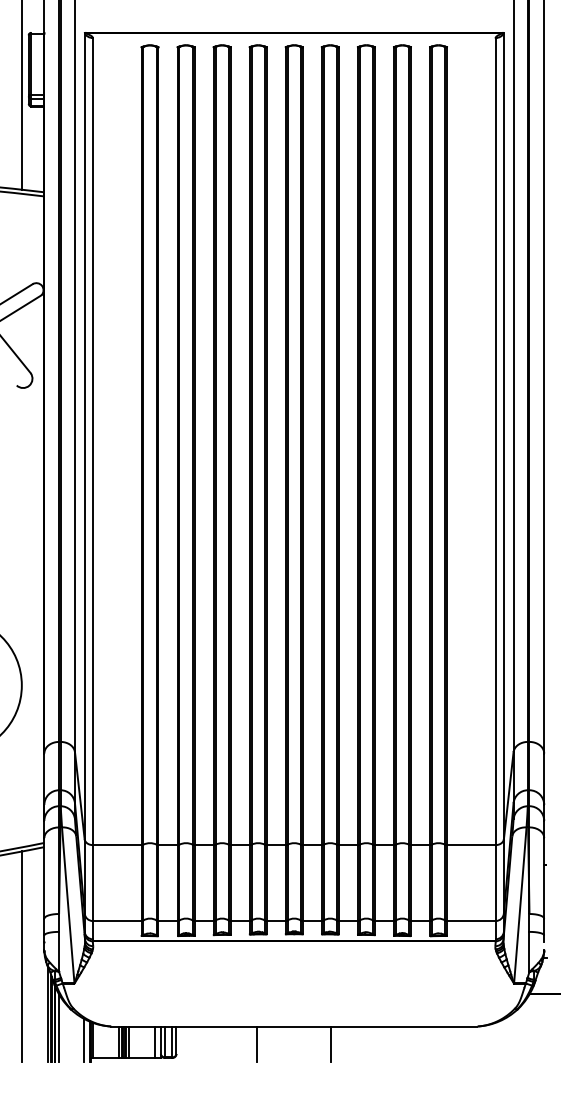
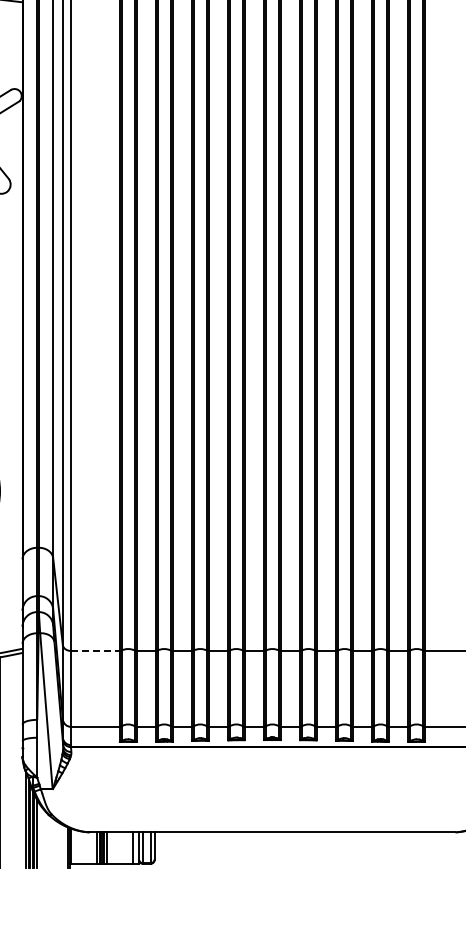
line: (117, 845) -> (95, 651), solid -> dashed
line: (84, 1040) -> (62, 846), removed
line: (257, 1044) -> (235, 850), removed
line: (331, 1044) -> (309, 850), removed

